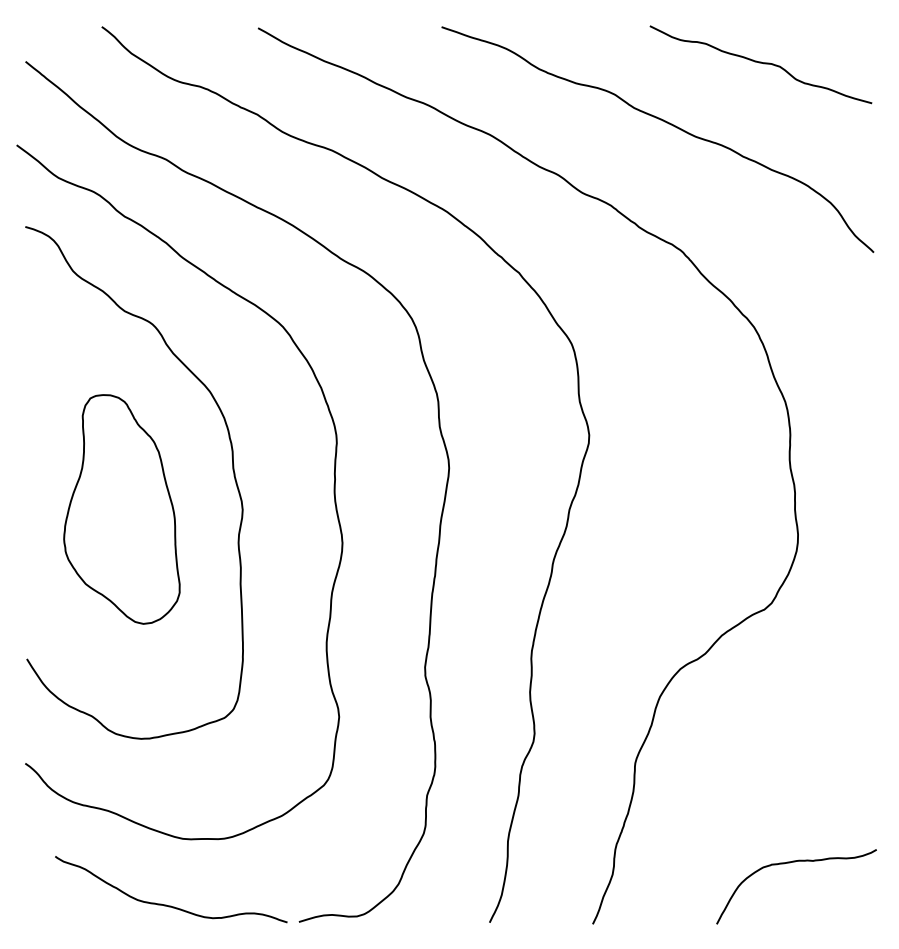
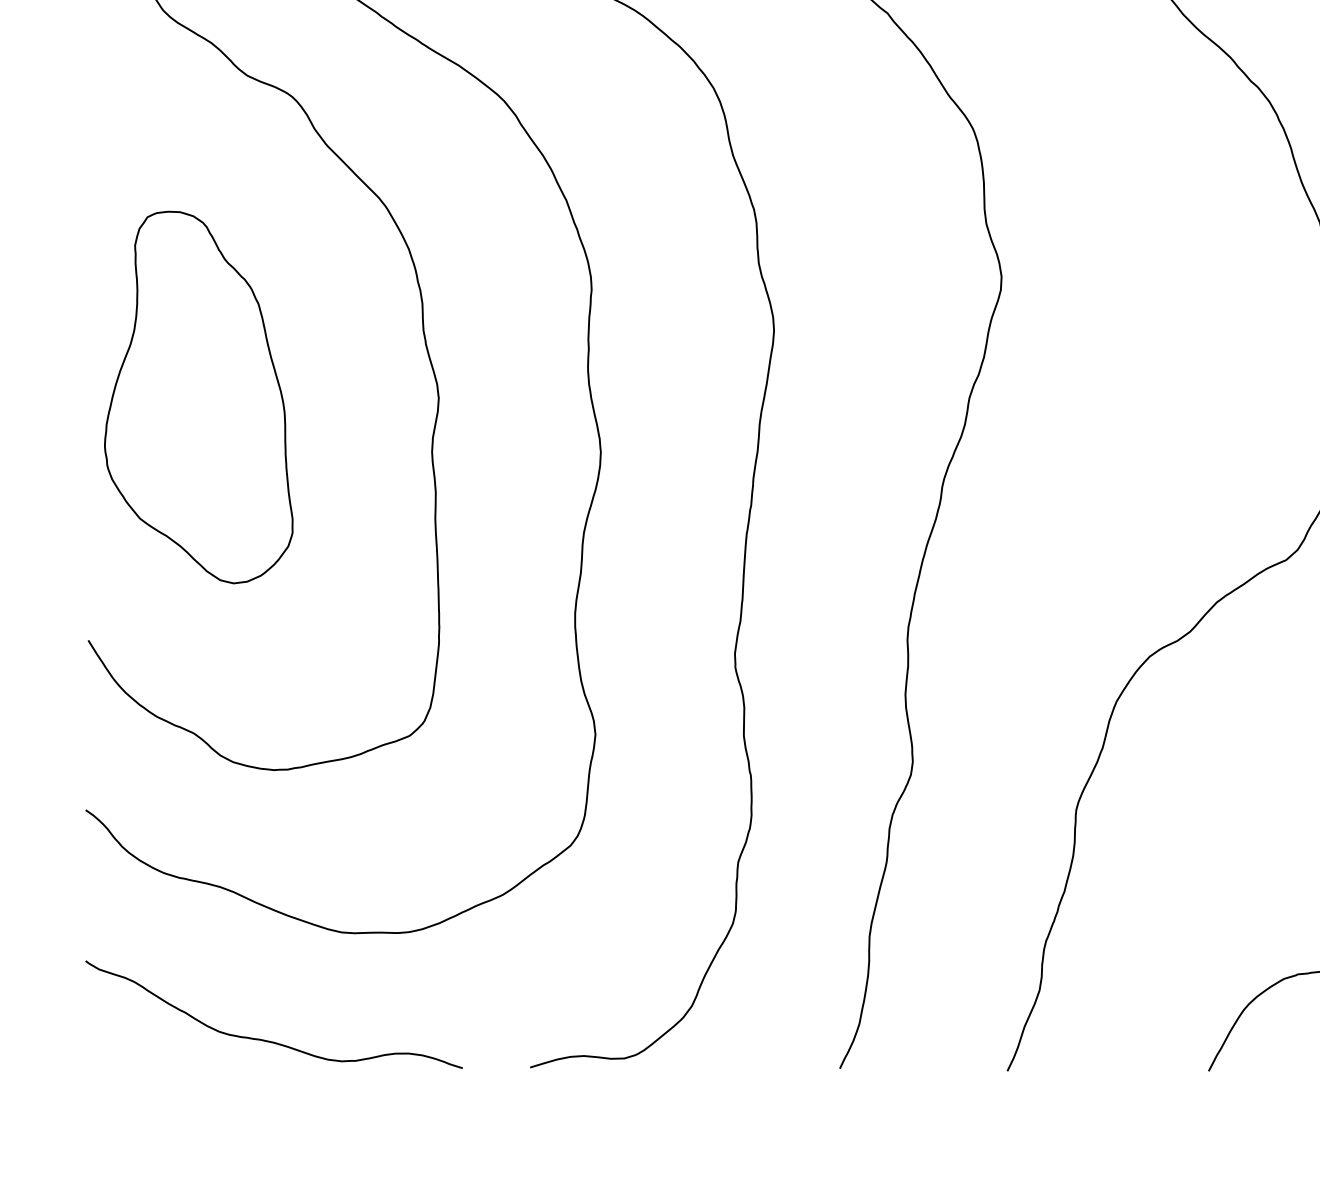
part: (121, 509) -> (198, 397), moved
curve: (166, 904) -> (266, 1039), moved

